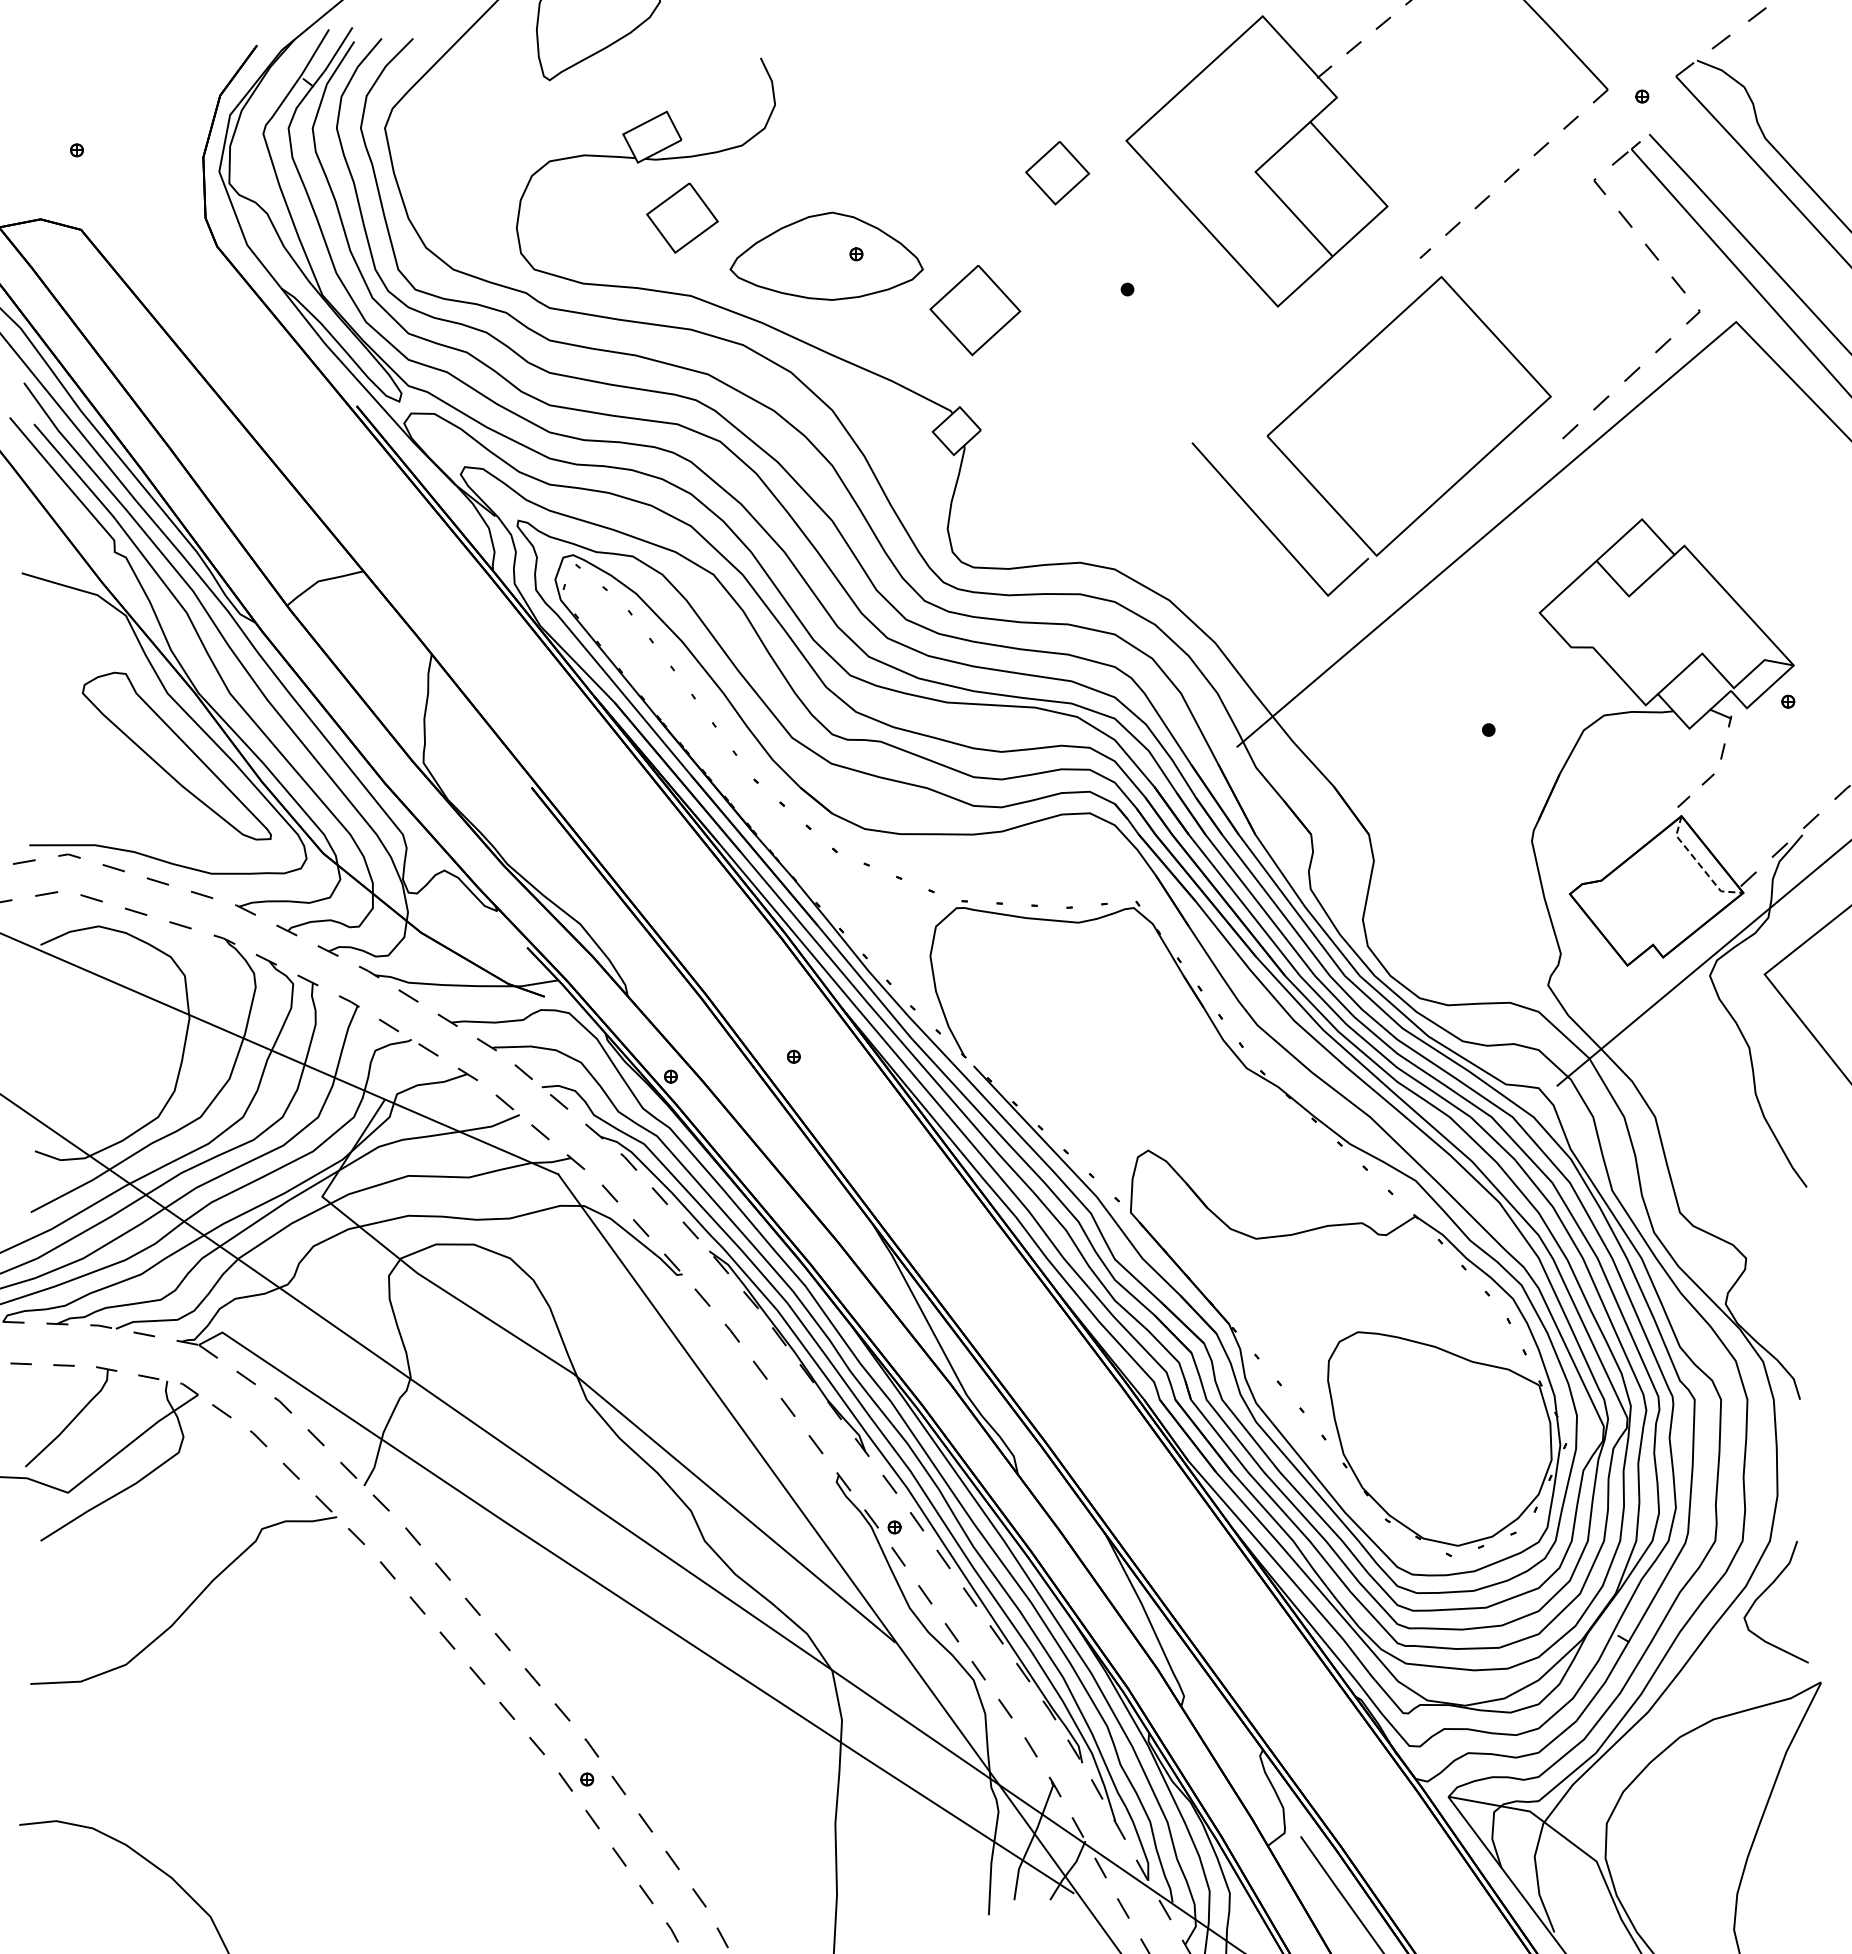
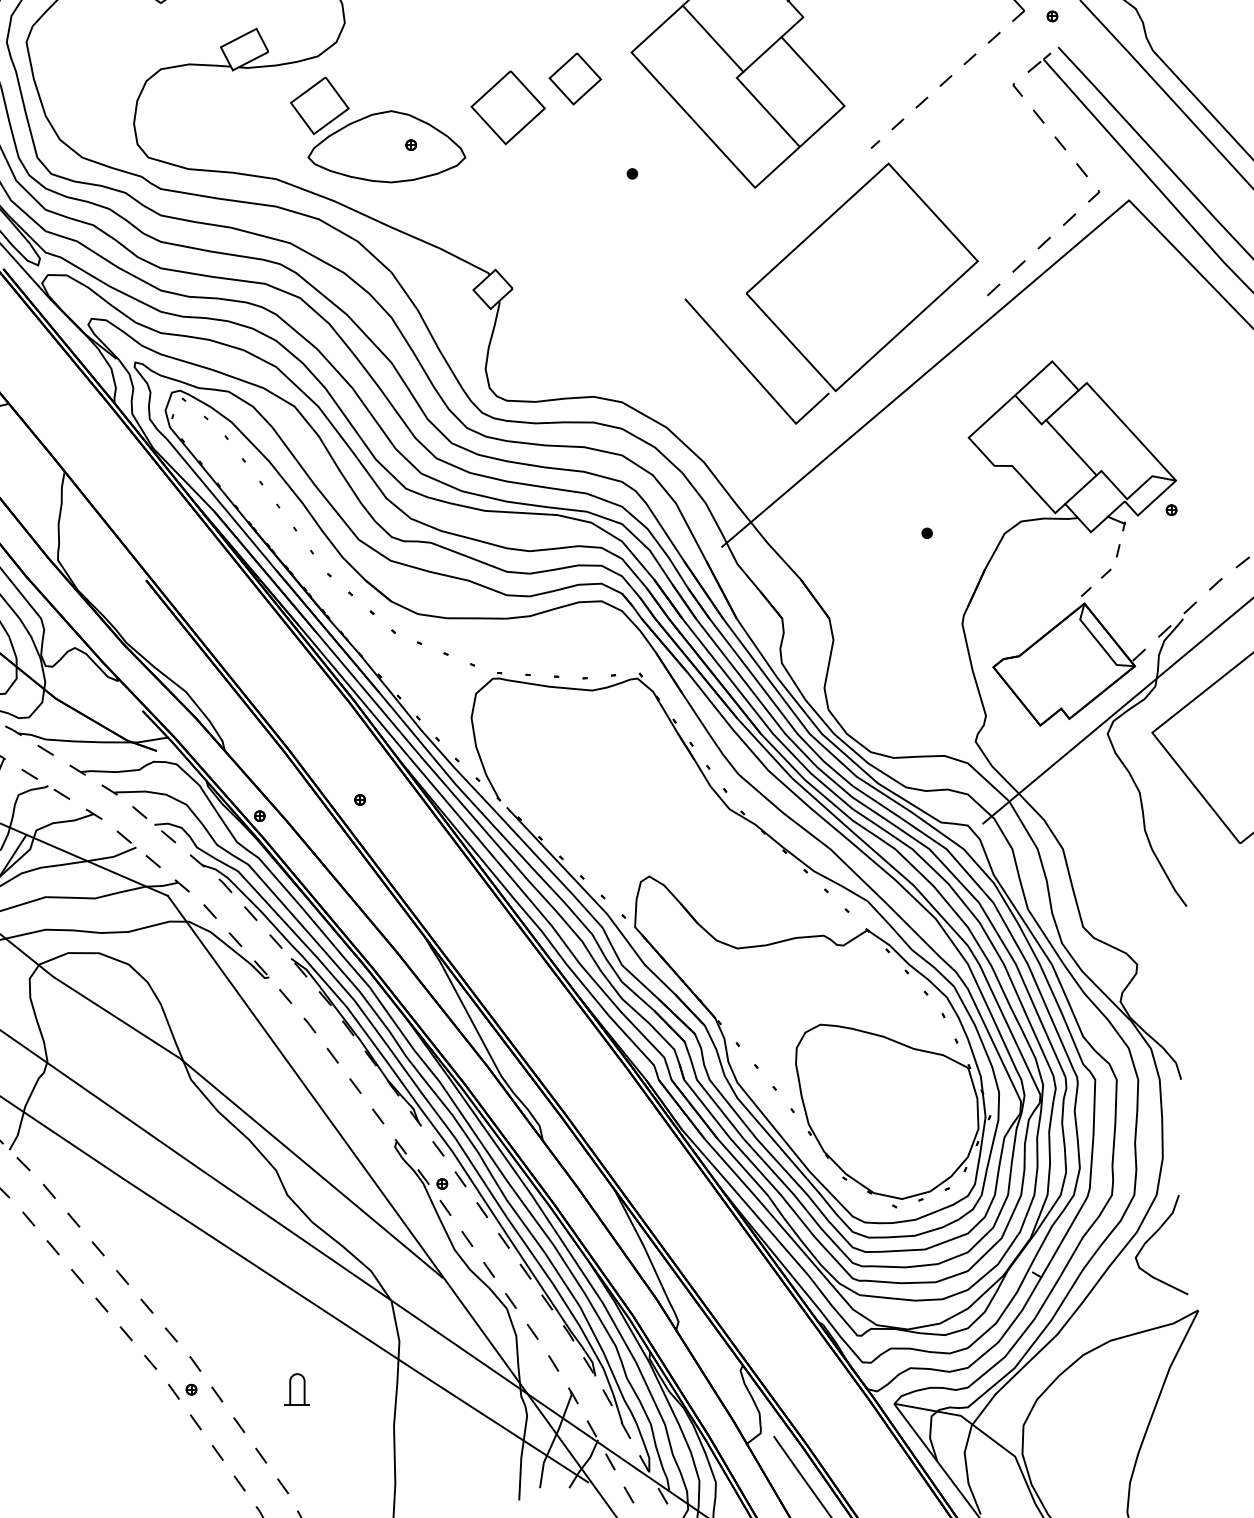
line: (1226, 123) -> (713, 38), added
part: (682, 217) -> (319, 105), moved
part: (975, 310) -> (508, 107), moved
line: (1665, 625) -> (1071, 448), added
line: (1699, 864) -> (1099, 643), dashed -> solid
part: (716, 1779) -> (297, 1389), added

